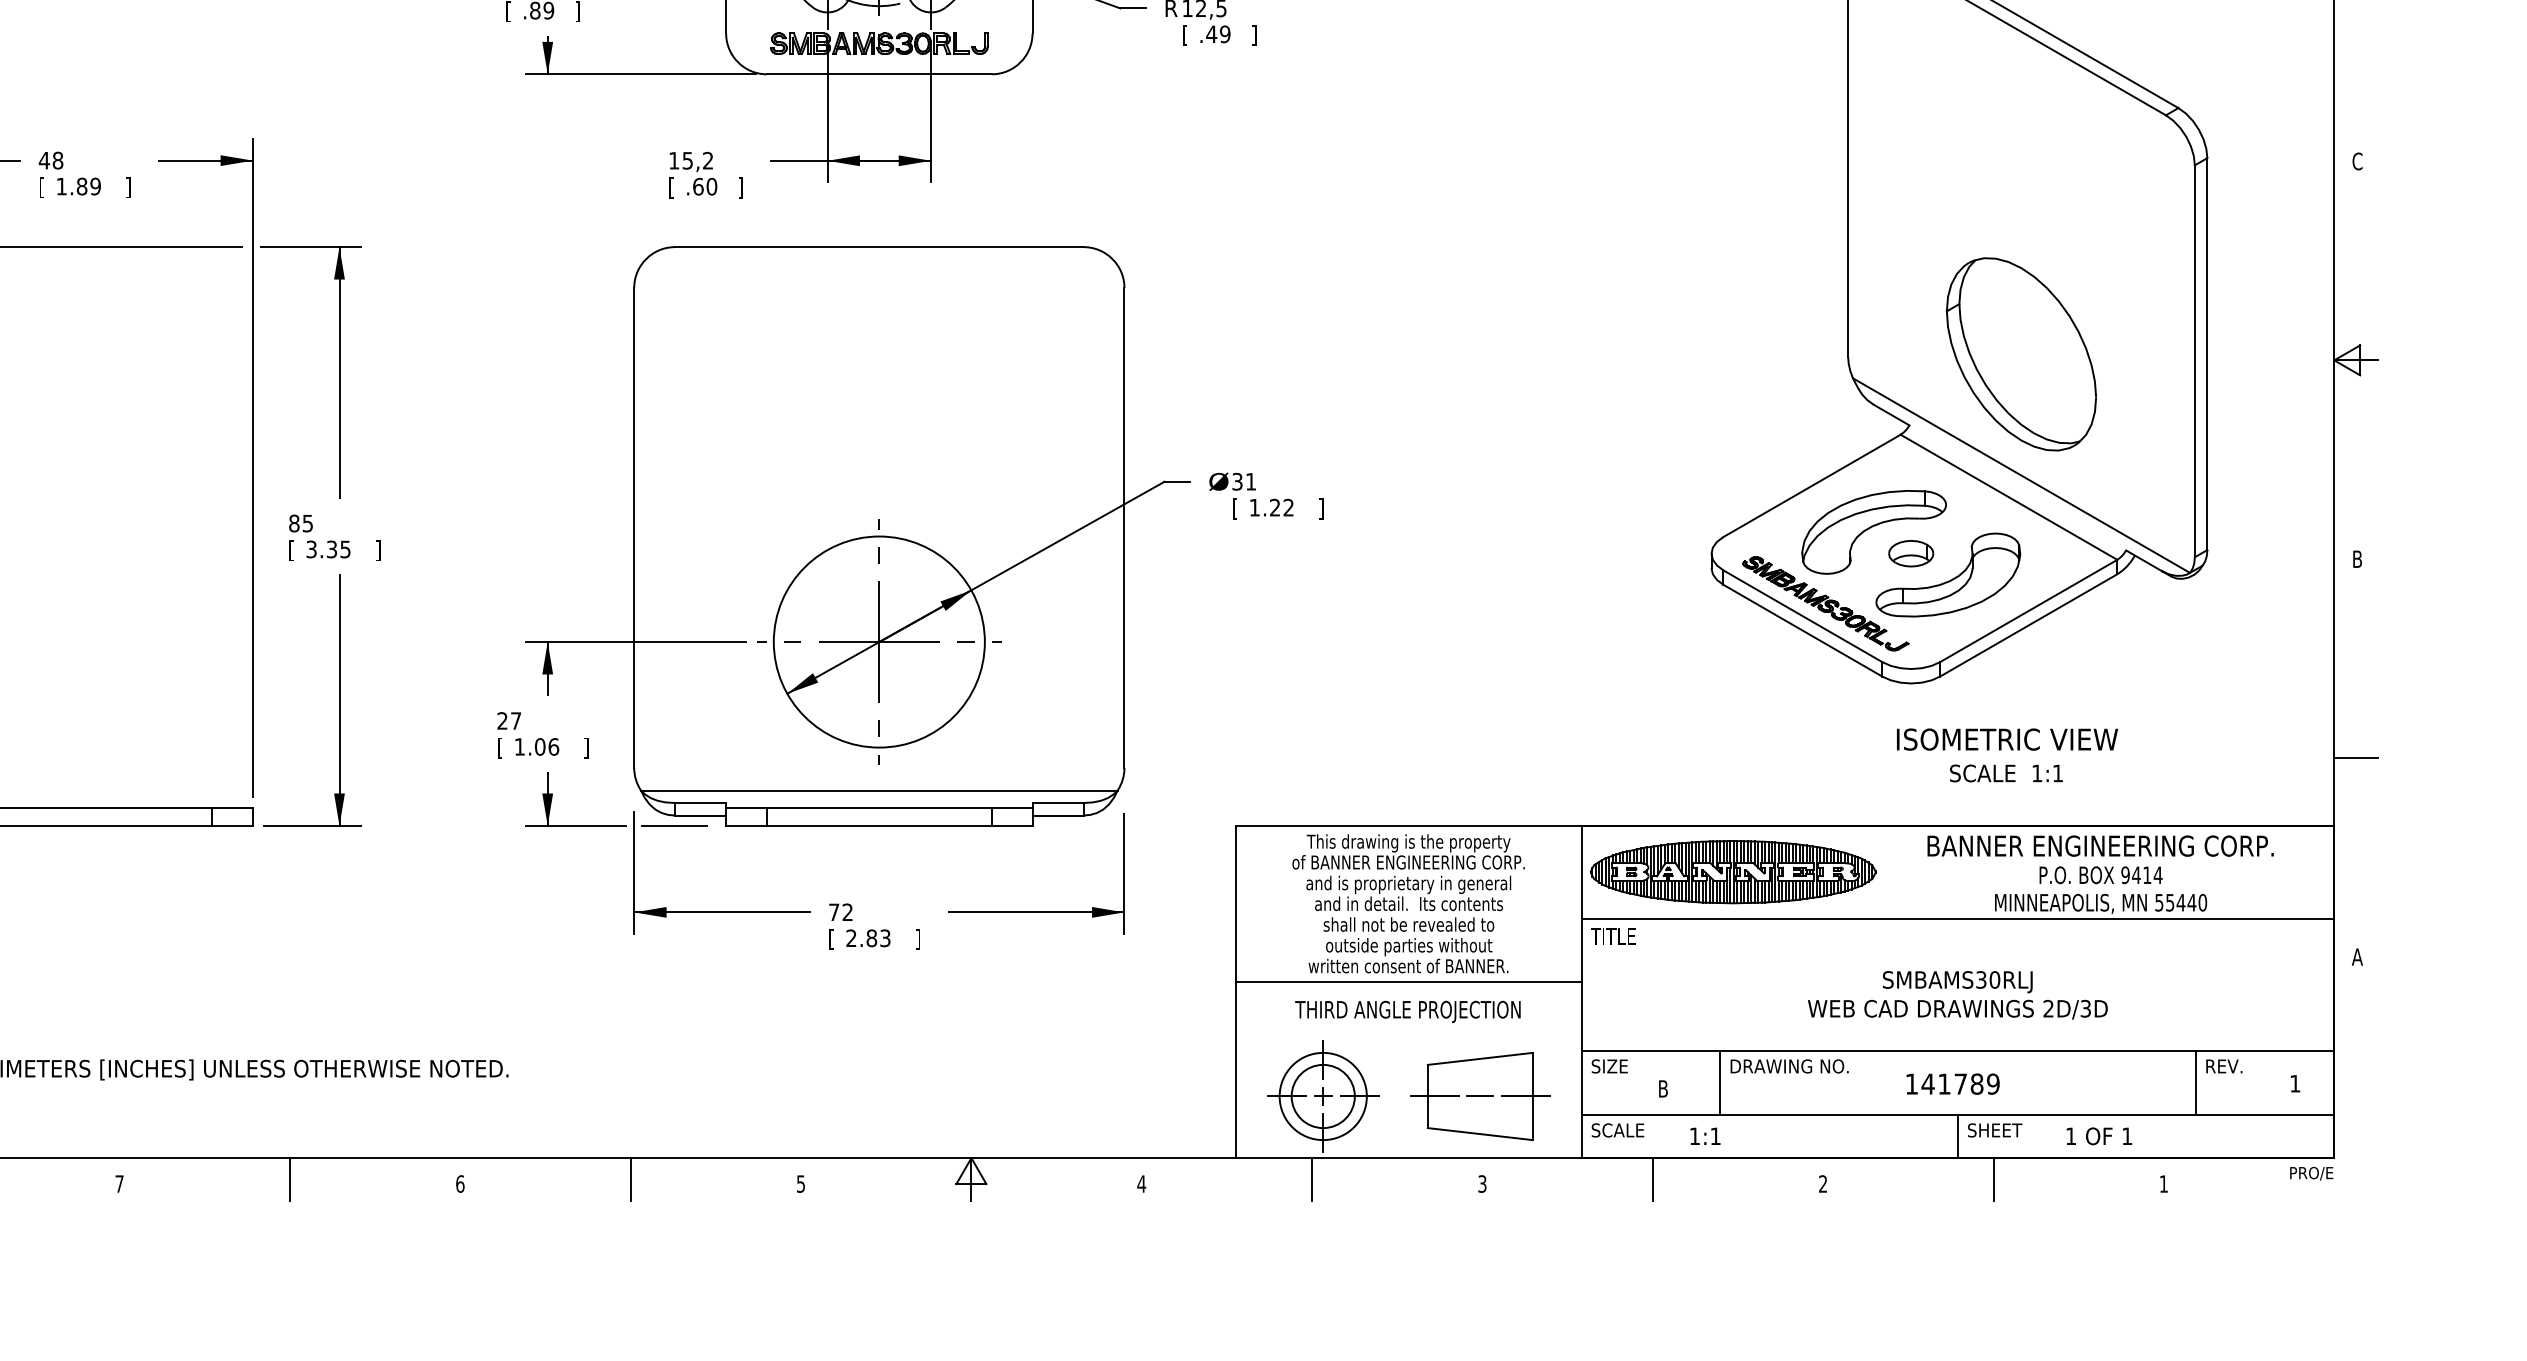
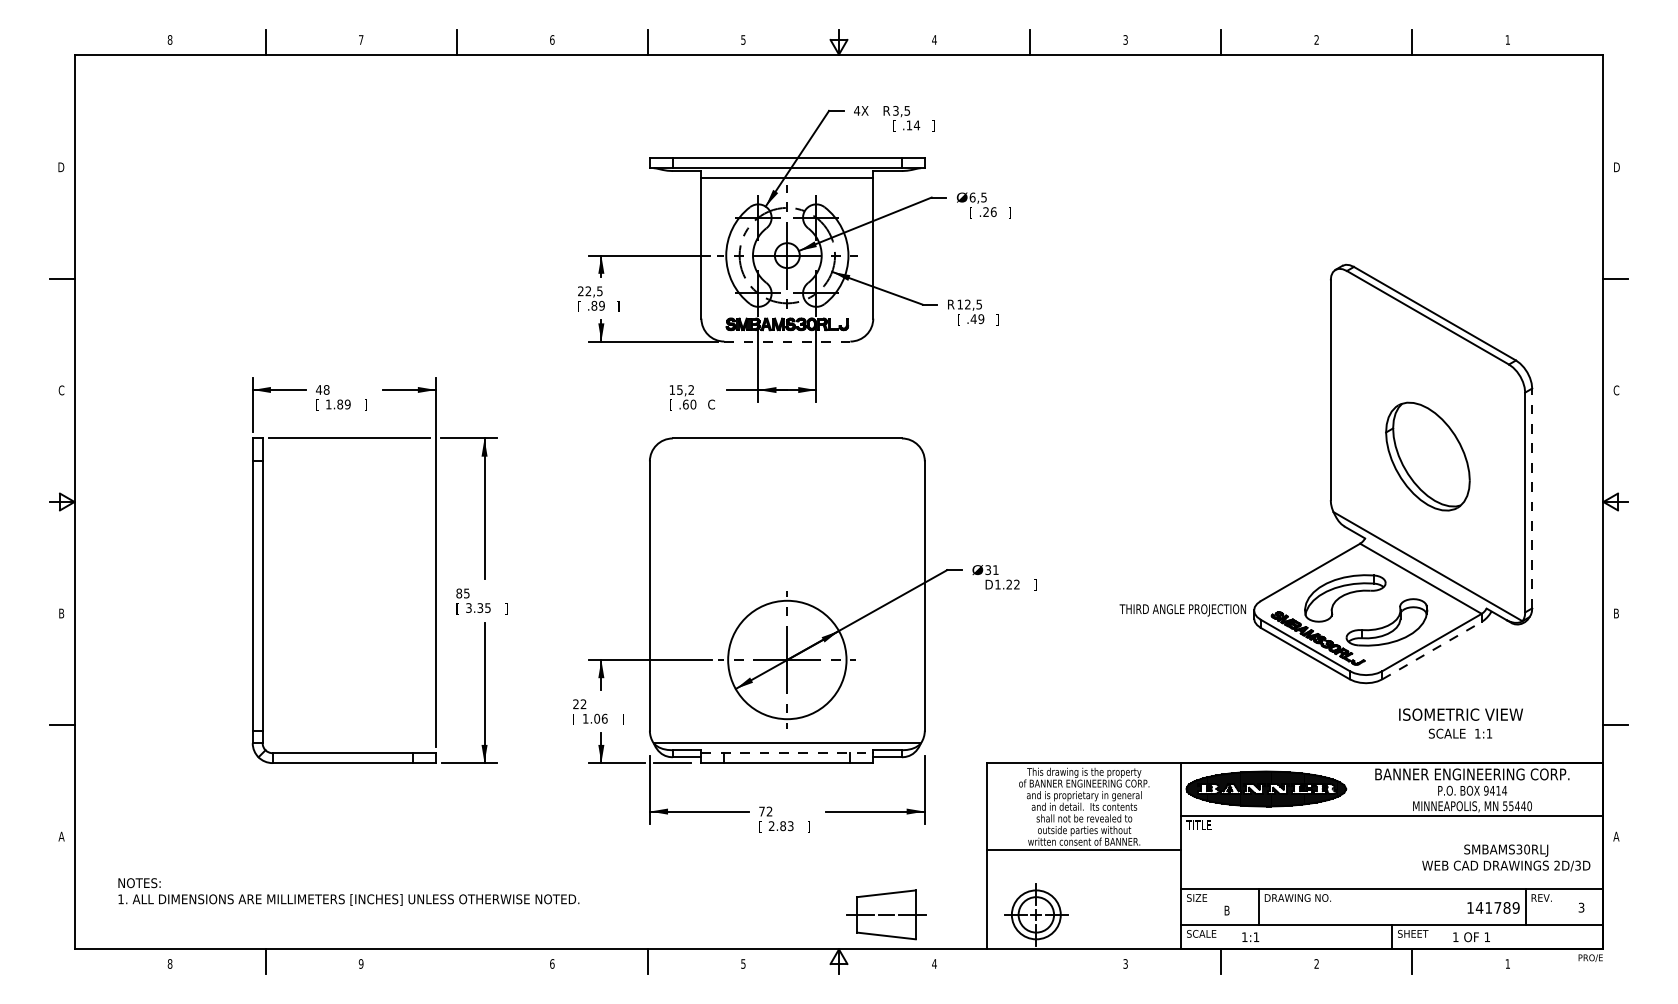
line: (879, 74) -> (787, 341), solid -> dashed
text: (744, 186) -> (711, 404), ] -> C
part: (2020, 354) -> (1427, 456), moved
line: (2207, 354) -> (1532, 498), solid -> dashed
text: (1237, 507) -> (988, 584), [ -> D
part: (1910, 553) -> (1365, 610), removed
line: (2029, 625) -> (1432, 650), solid -> dashed
text: (515, 721) -> (583, 704), 27 -> 22
text: (2006, 755) -> (1460, 723), moved
line: (879, 808) -> (787, 753), solid -> dashed
text: (1958, 994) -> (1506, 857), moved
text: (1407, 1012) -> (1182, 610), moved
text: (1952, 1083) -> (1493, 907), moved
text: (2295, 1083) -> (1581, 907), 1 -> 3
part: (1480, 1095) -> (886, 914), moved
line: (289, 1179) -> (456, 961), removed
line: (1312, 1179) -> (1030, 961), removed
text: (118, 1183) -> (360, 963), 7 -> 9

